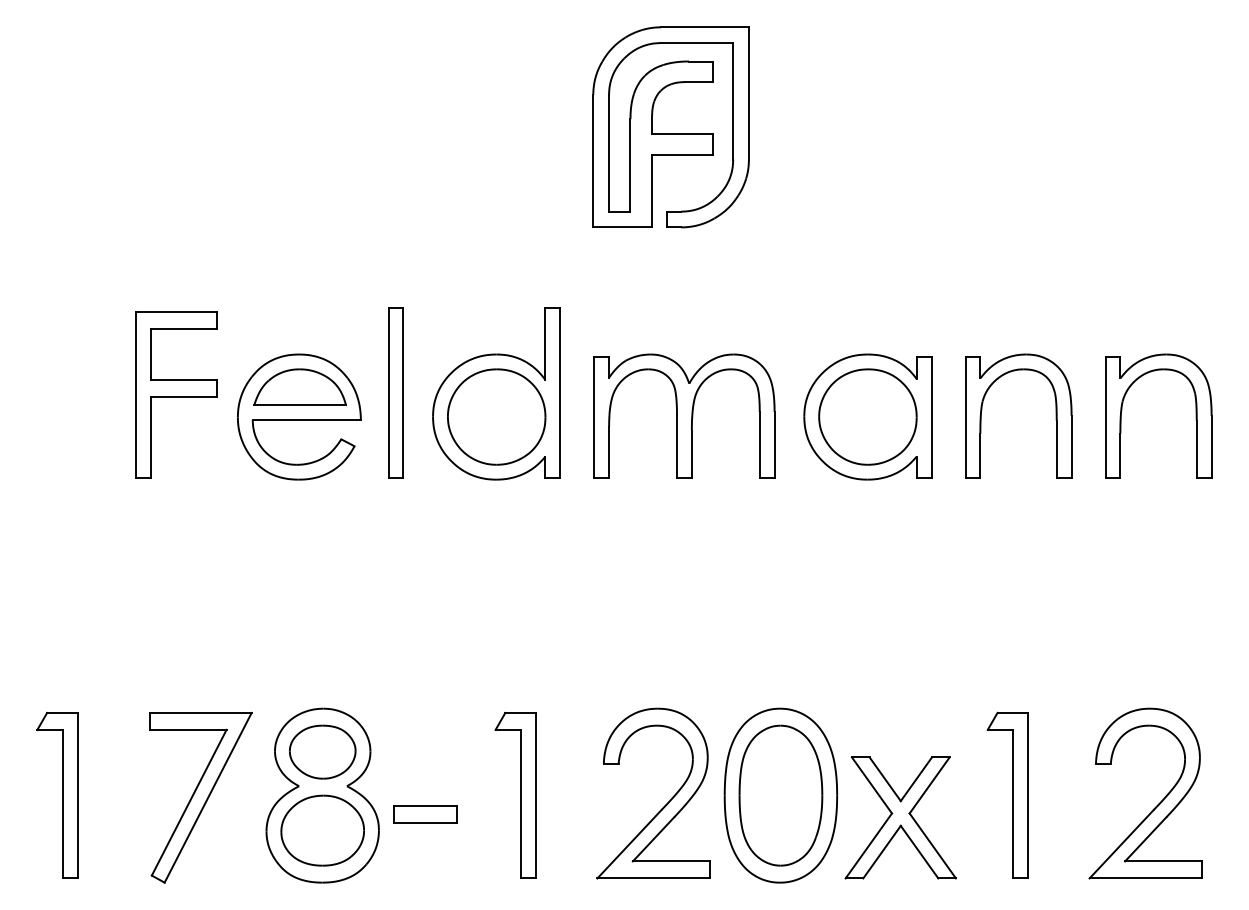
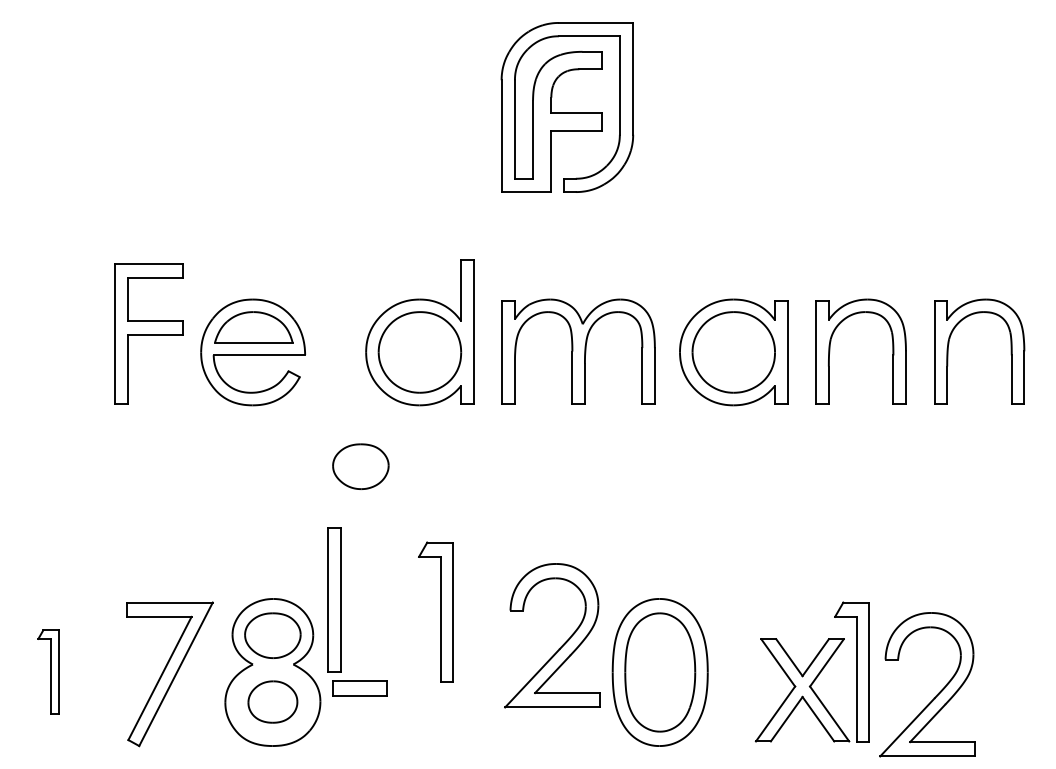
part: (395, 392) -> (334, 599), moved
part: (426, 551) -> (360, 466), added
part: (57, 794) -> (48, 671), size x0.6
part: (515, 794) -> (435, 611), moved
part: (665, 803) -> (562, 644), moved
part: (1157, 803) -> (937, 693), moved
part: (900, 818) -> (802, 690), moved
part: (322, 829) -> (272, 701), size x0.7

